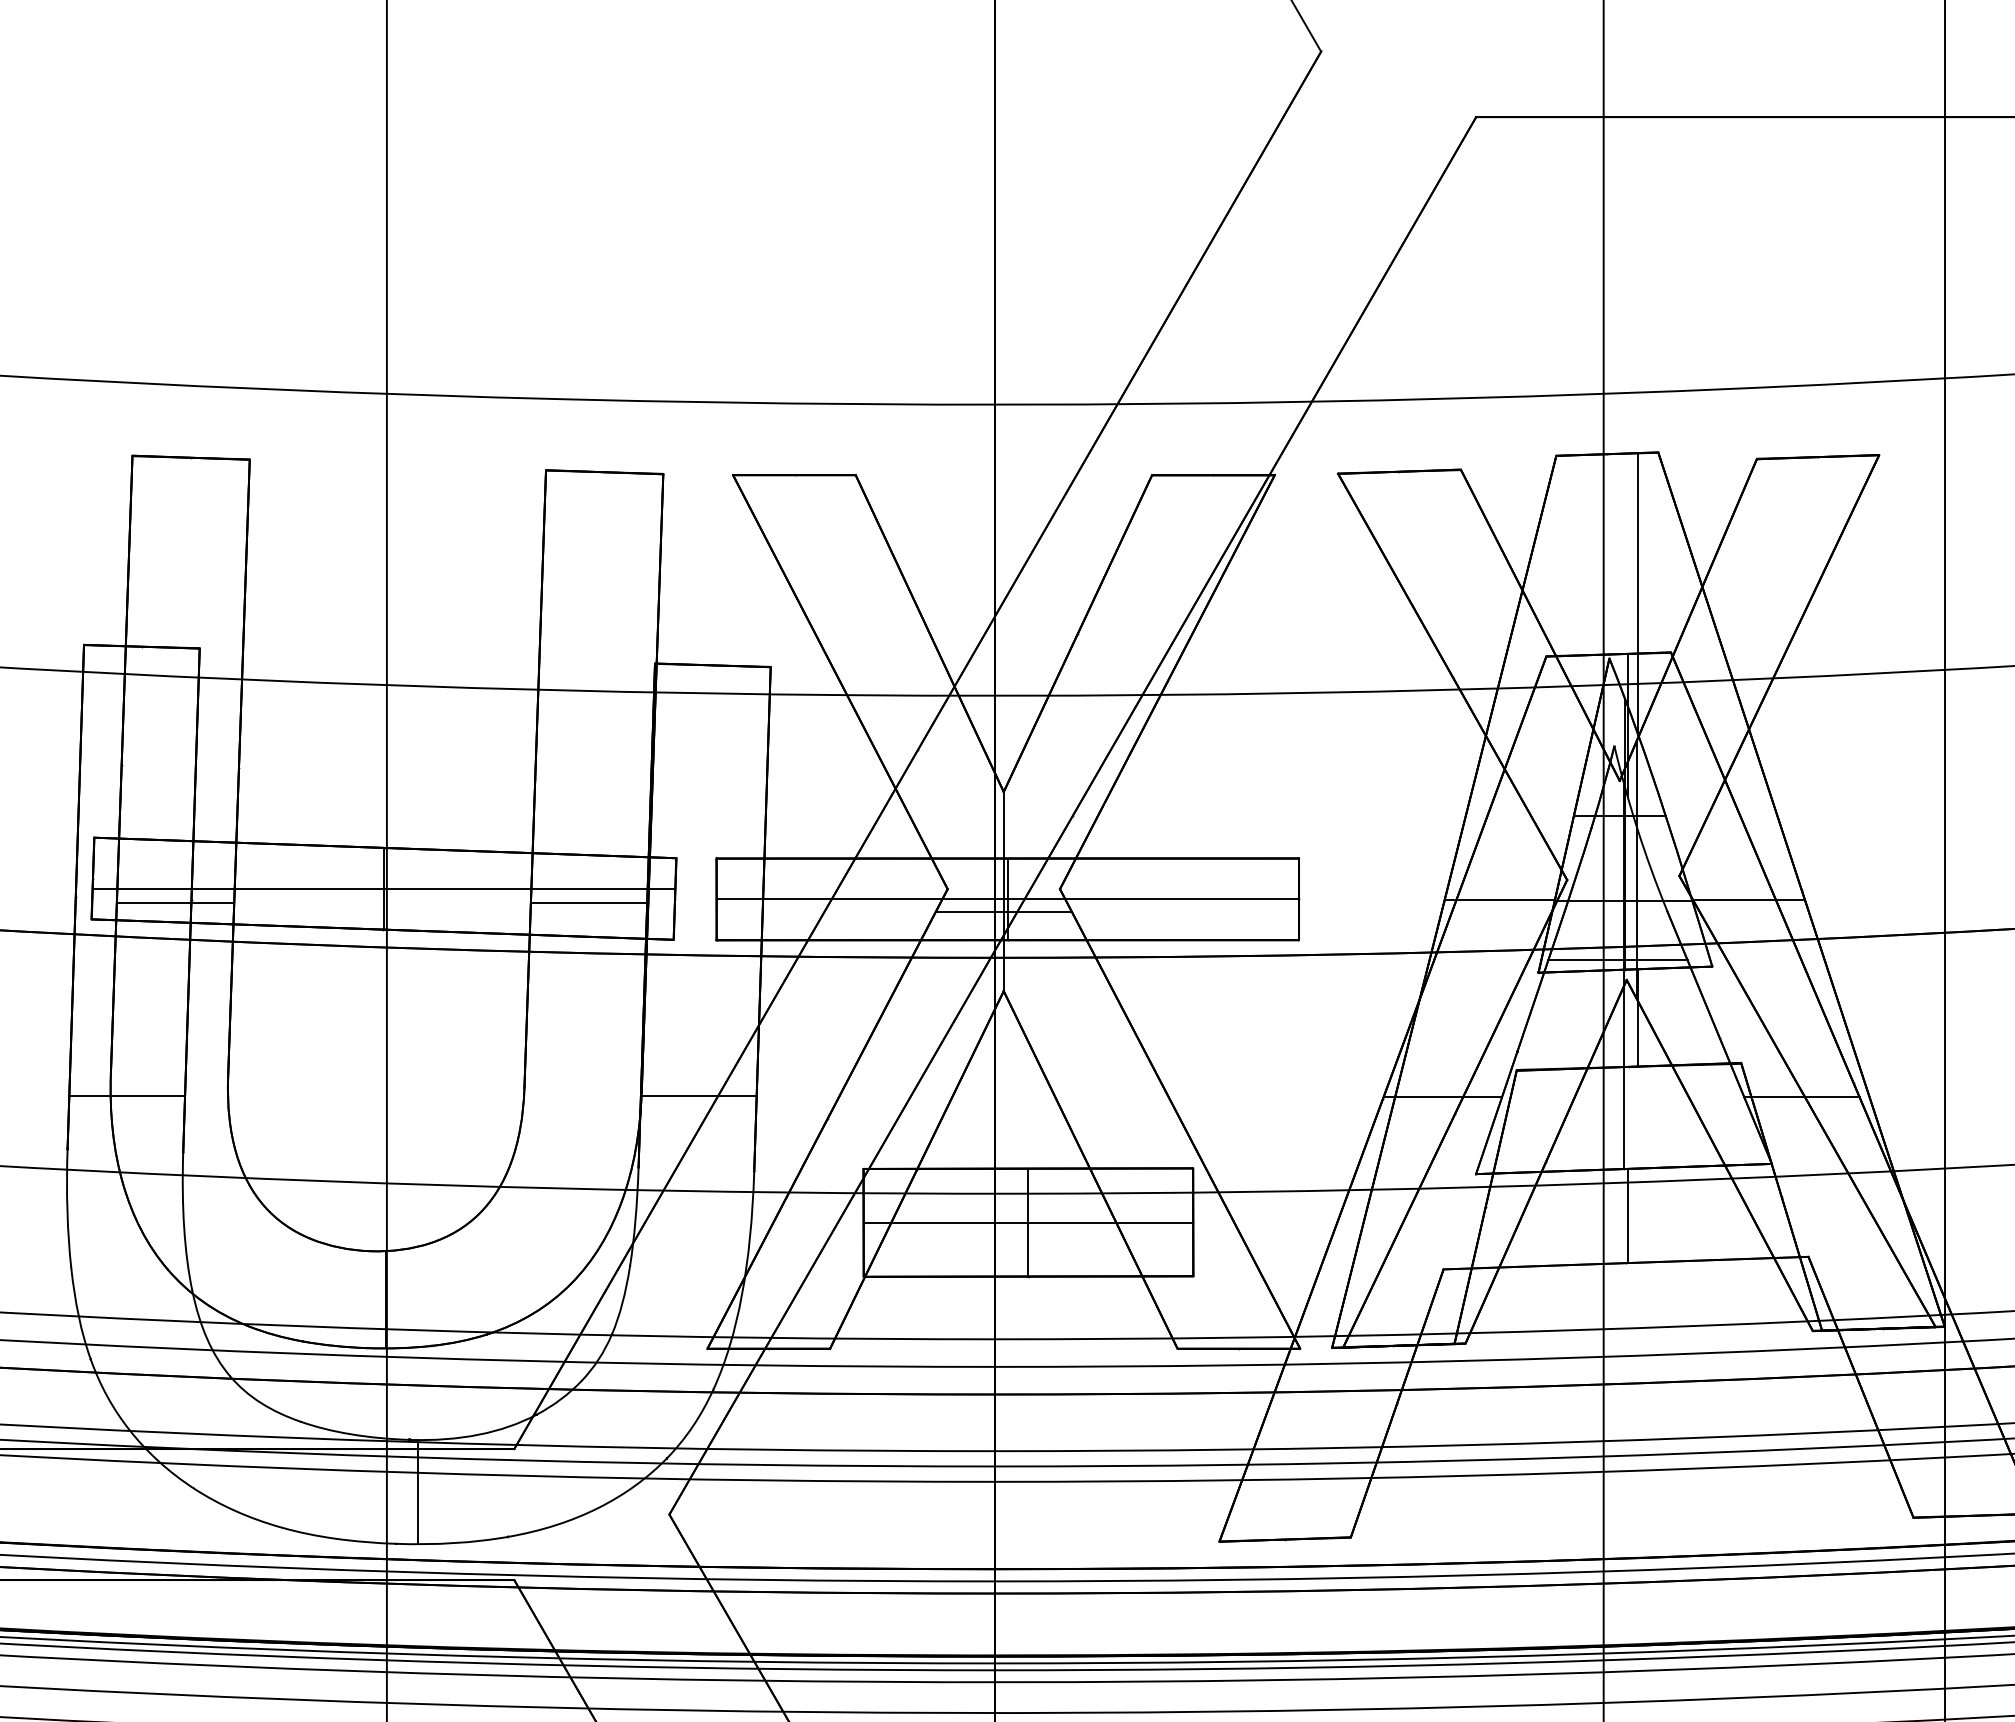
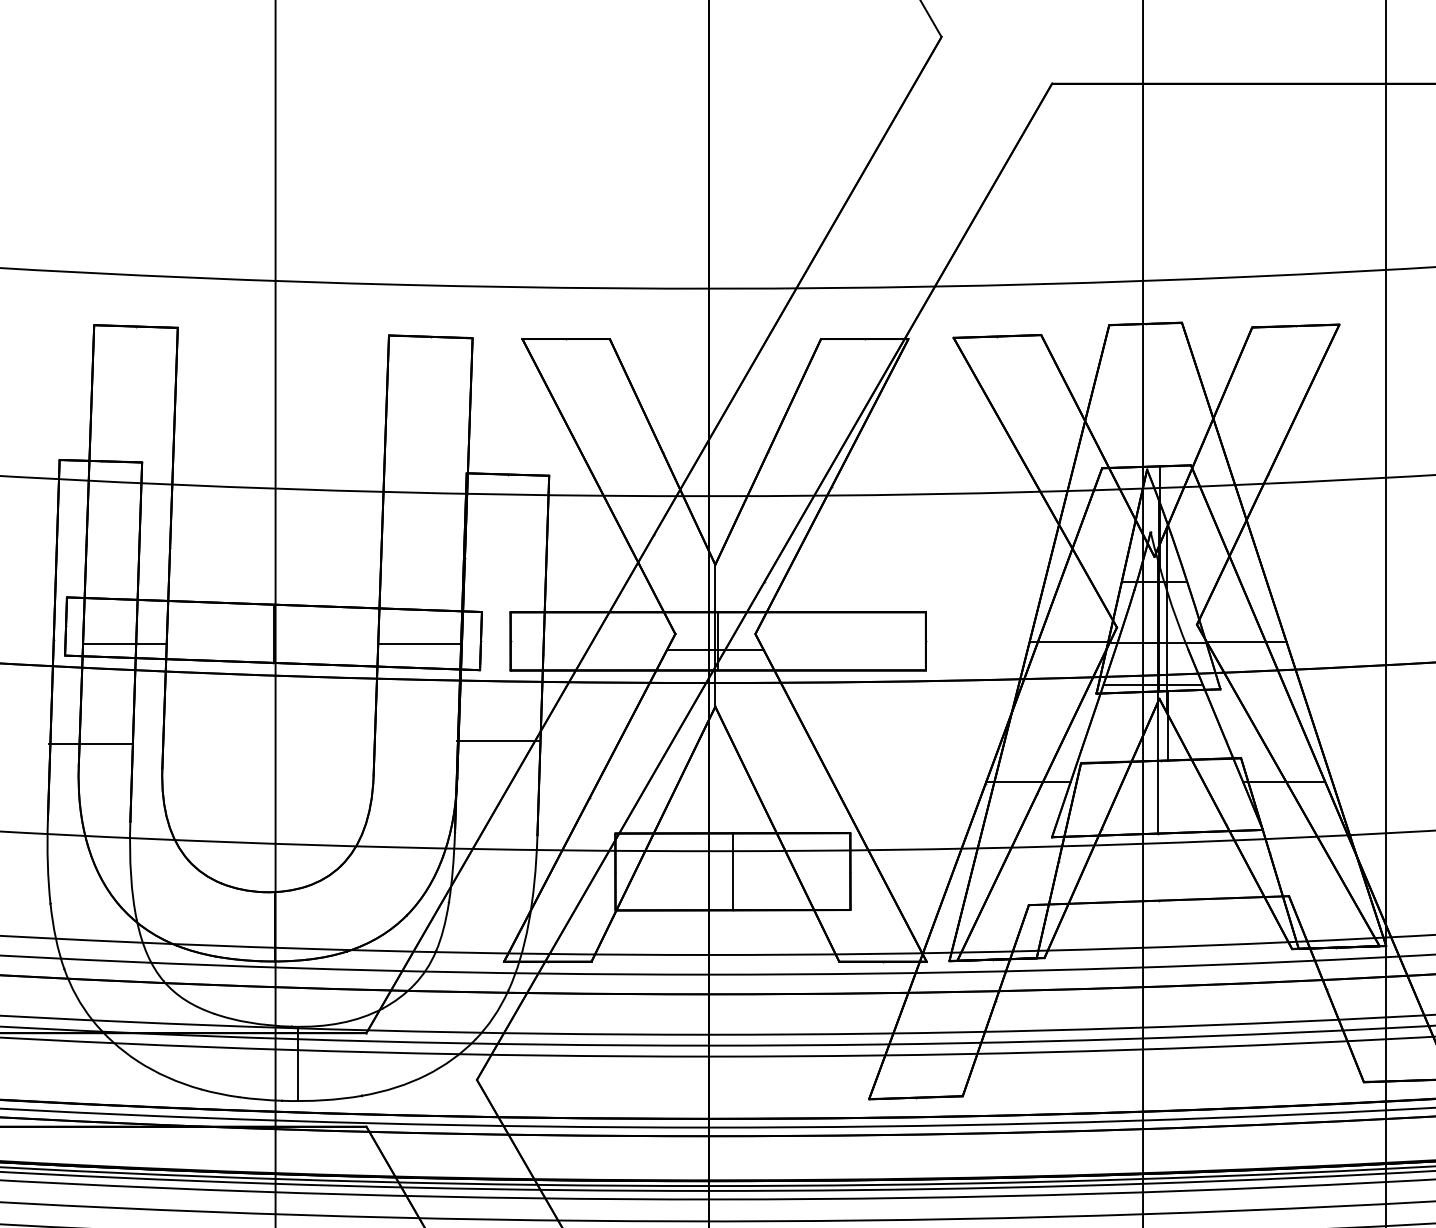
line: (1638, 594) -> (1167, 424), removed
line: (383, 888) -> (273, 633), removed
line: (1007, 899) -> (718, 641), removed
line: (127, 1095) -> (90, 744), moved
line: (698, 1095) -> (497, 741), moved
line: (1627, 1215) -> (1159, 866), removed
line: (1028, 1222) -> (732, 871), removed

